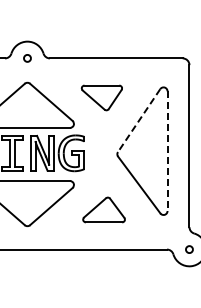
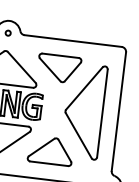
part: (101, 97) -> (58, 68), size x1.43
line: (139, 120) -> (84, 88), dashed -> solid
line: (167, 151) -> (102, 113), dashed -> solid
part: (103, 209) -> (50, 150), size x1.43

